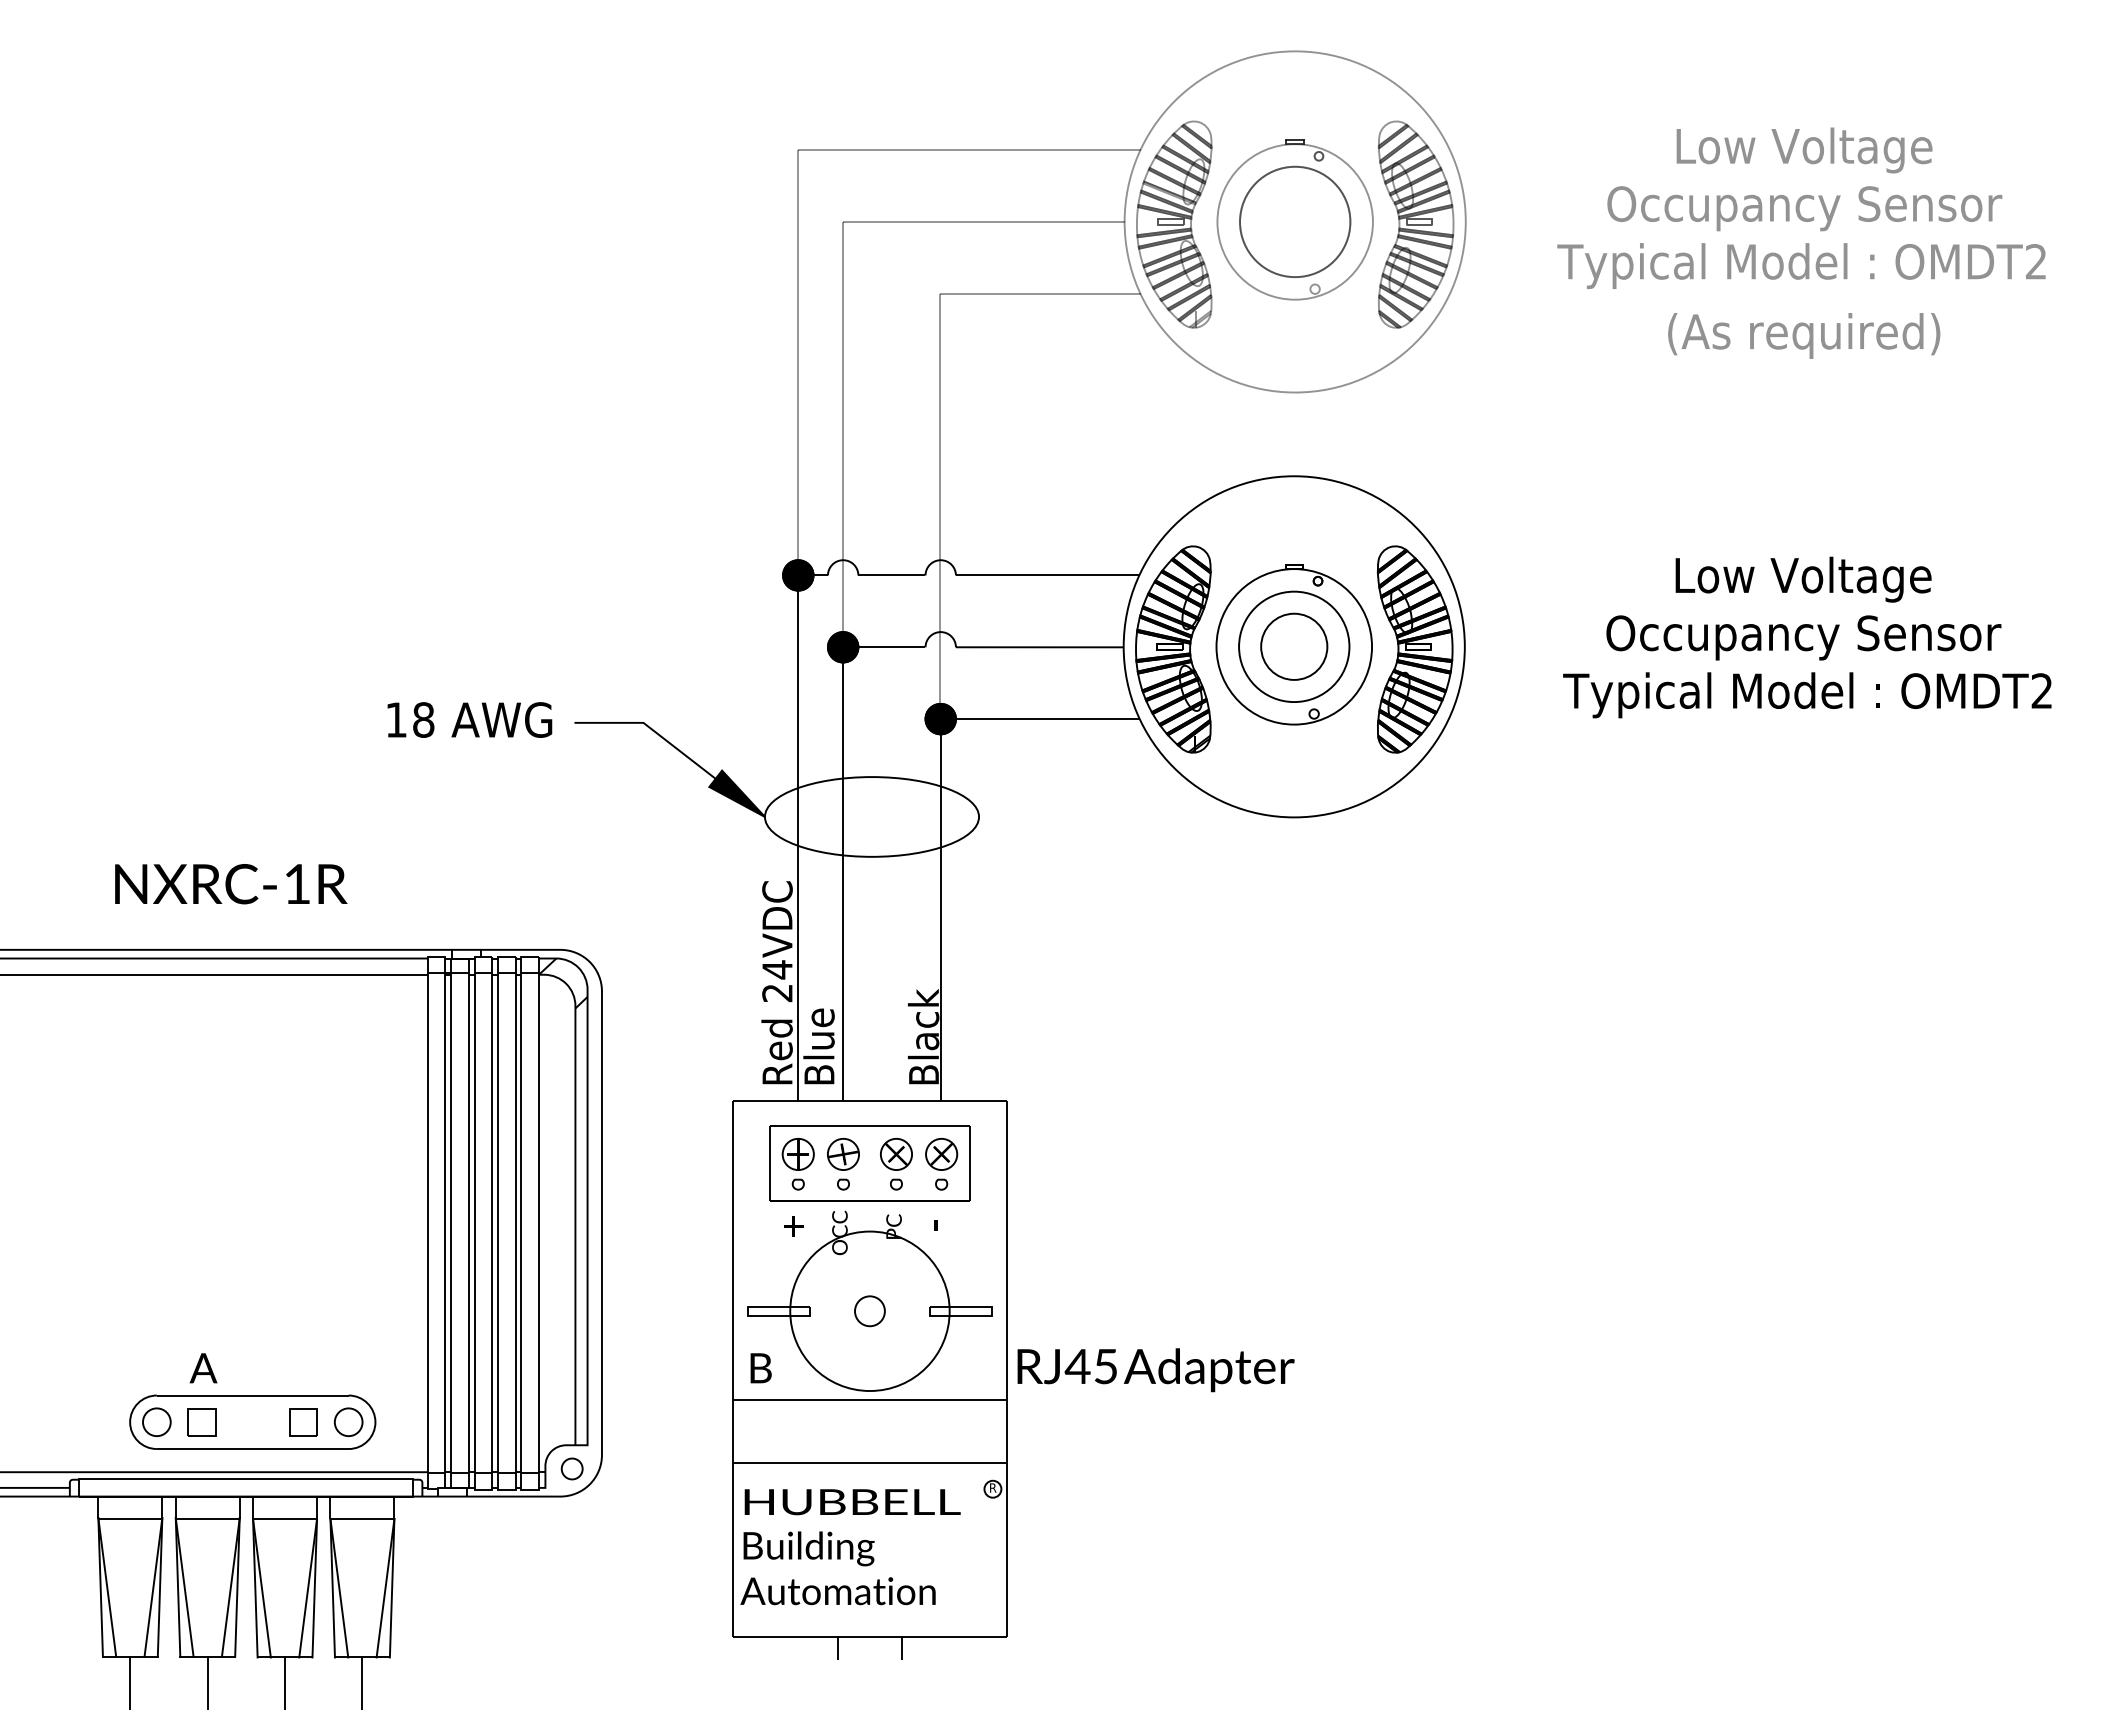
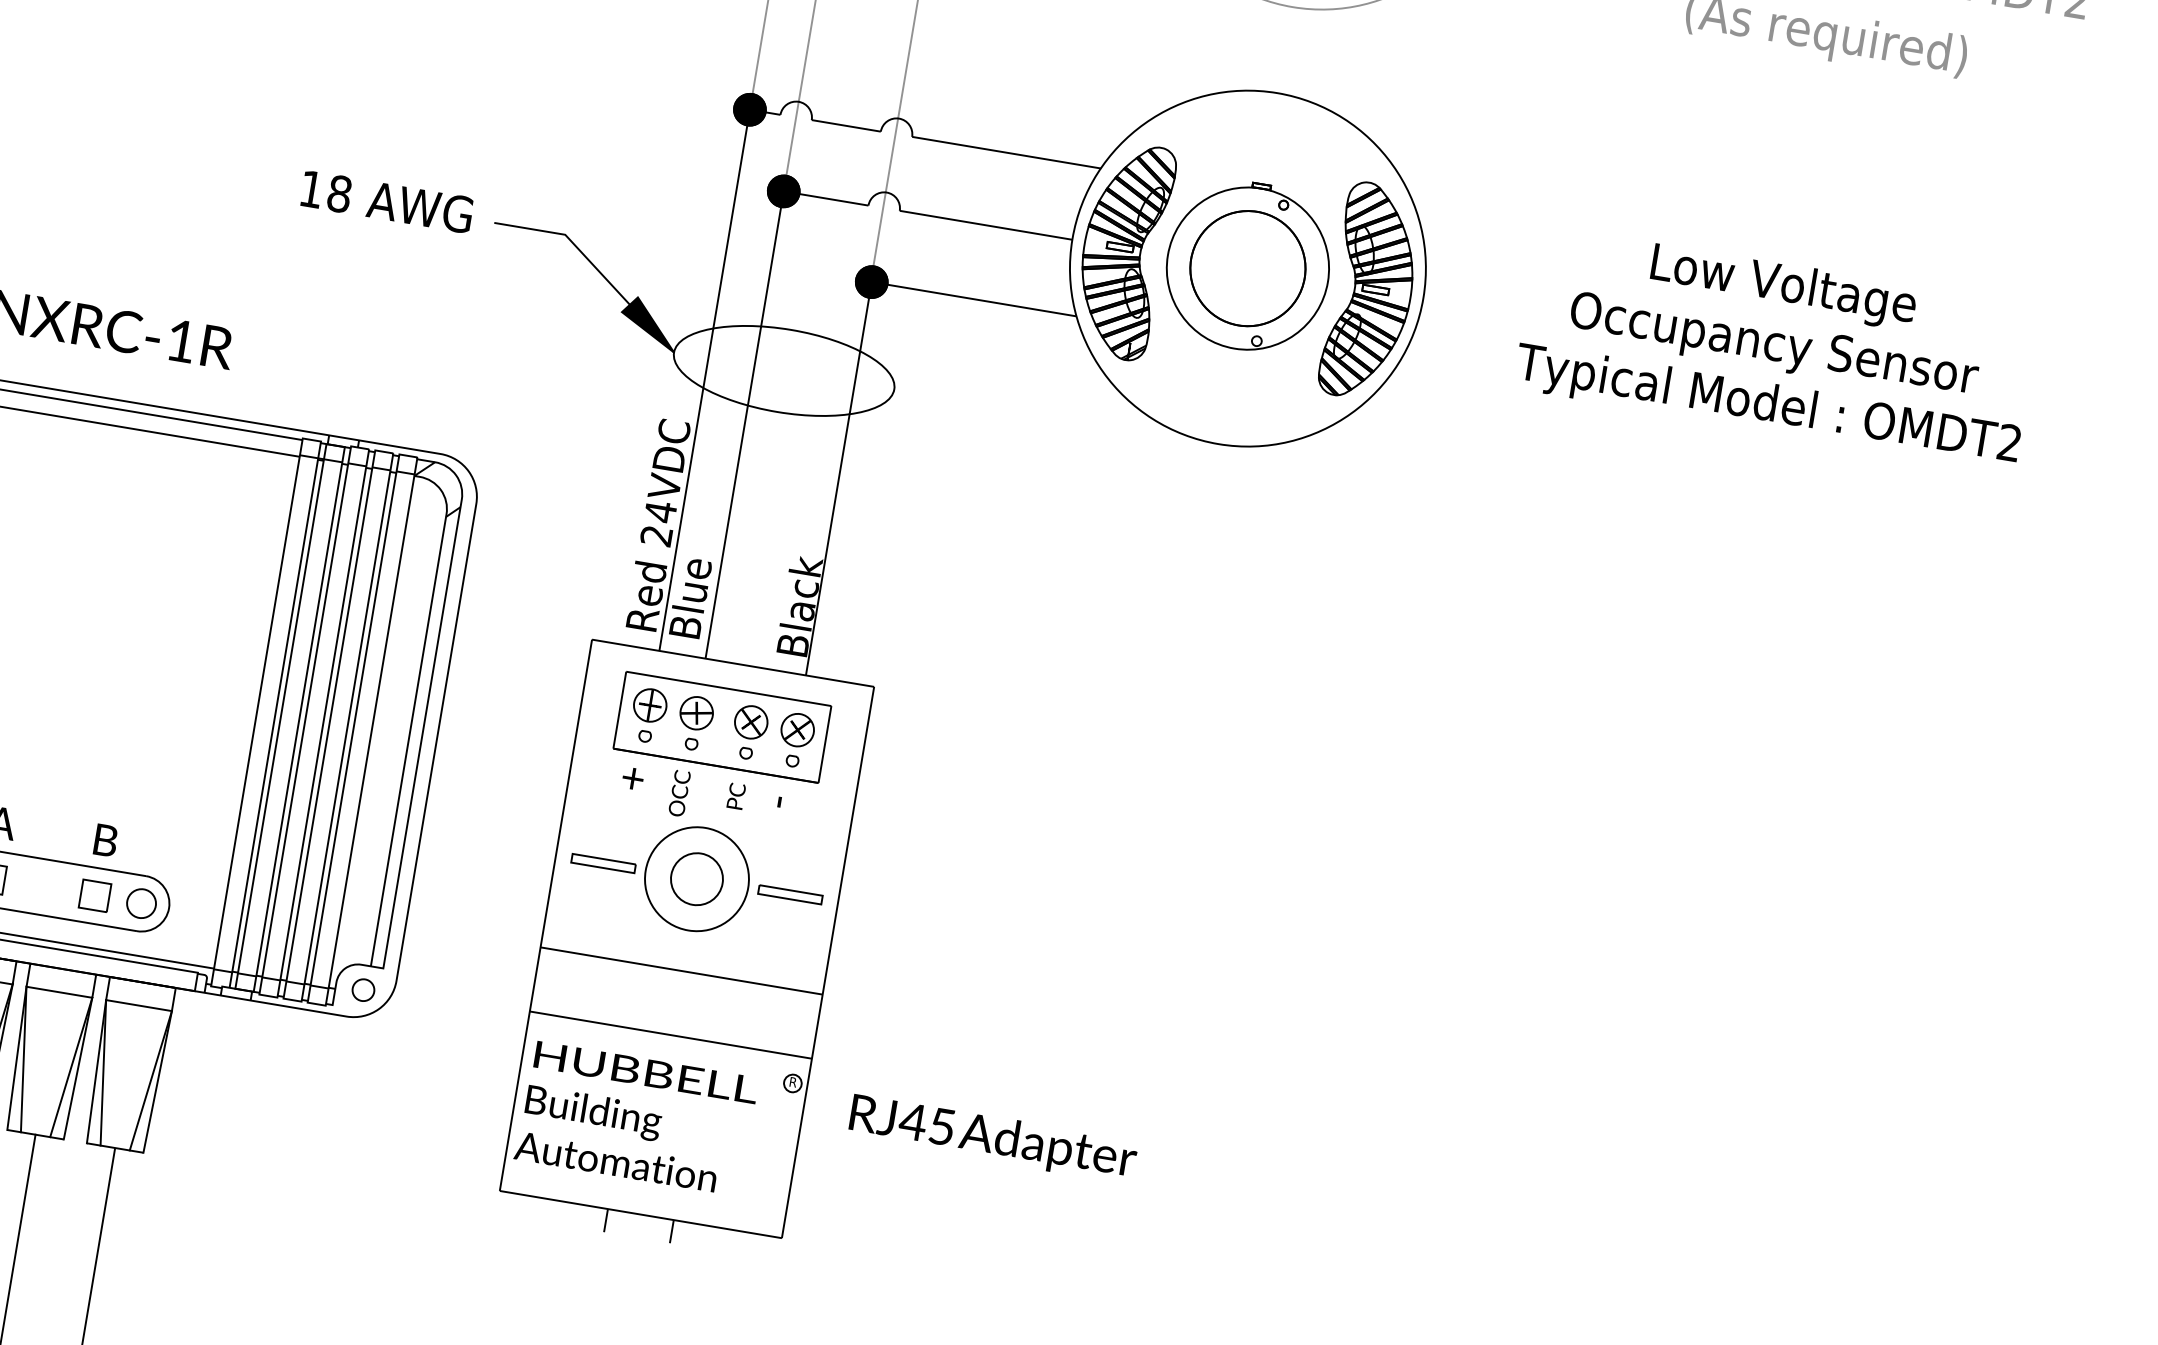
circle: (1294, 646) -> (1248, 268), size x1.67
circle: (869, 1311) -> (696, 879), size x0.62
circle: (869, 1311) -> (696, 879), size x1.67
text: (760, 1368) -> (105, 840), moved
text: (1155, 1370) -> (992, 1139), moved

